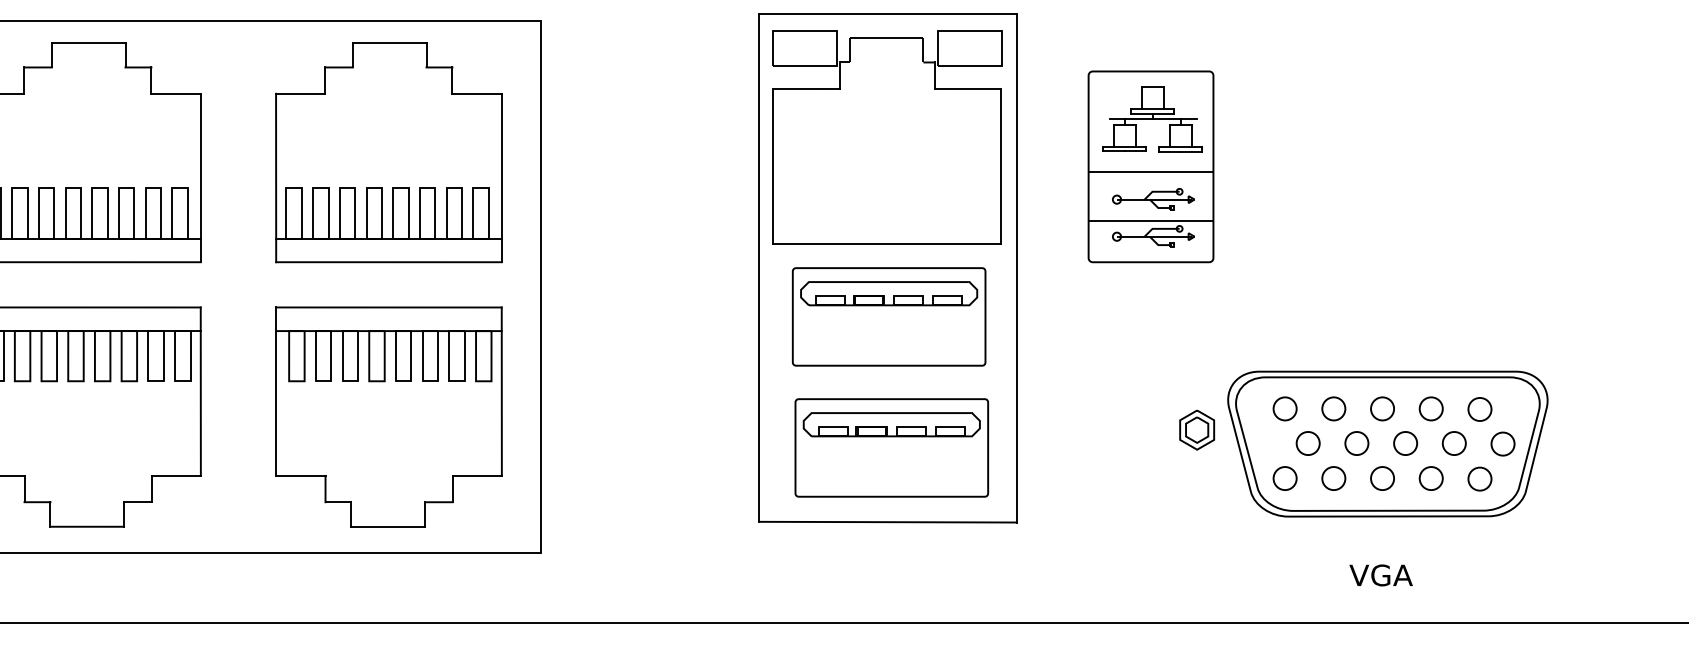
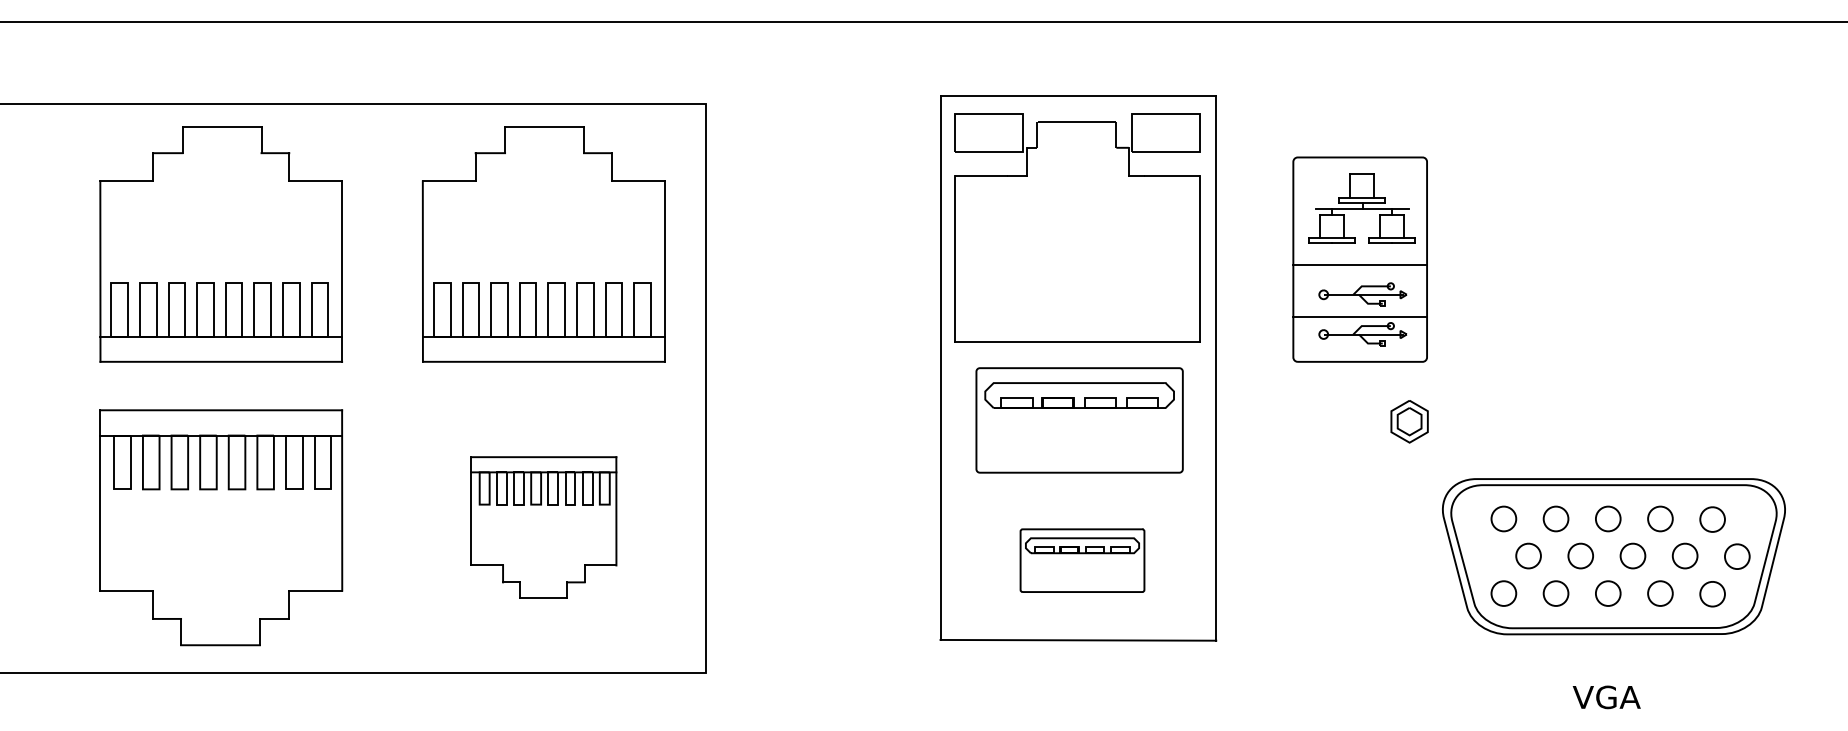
part: (388, 416) -> (543, 527), size x0.6
part: (1197, 429) -> (1409, 421), moved
part: (891, 447) -> (1082, 560), size x0.6

